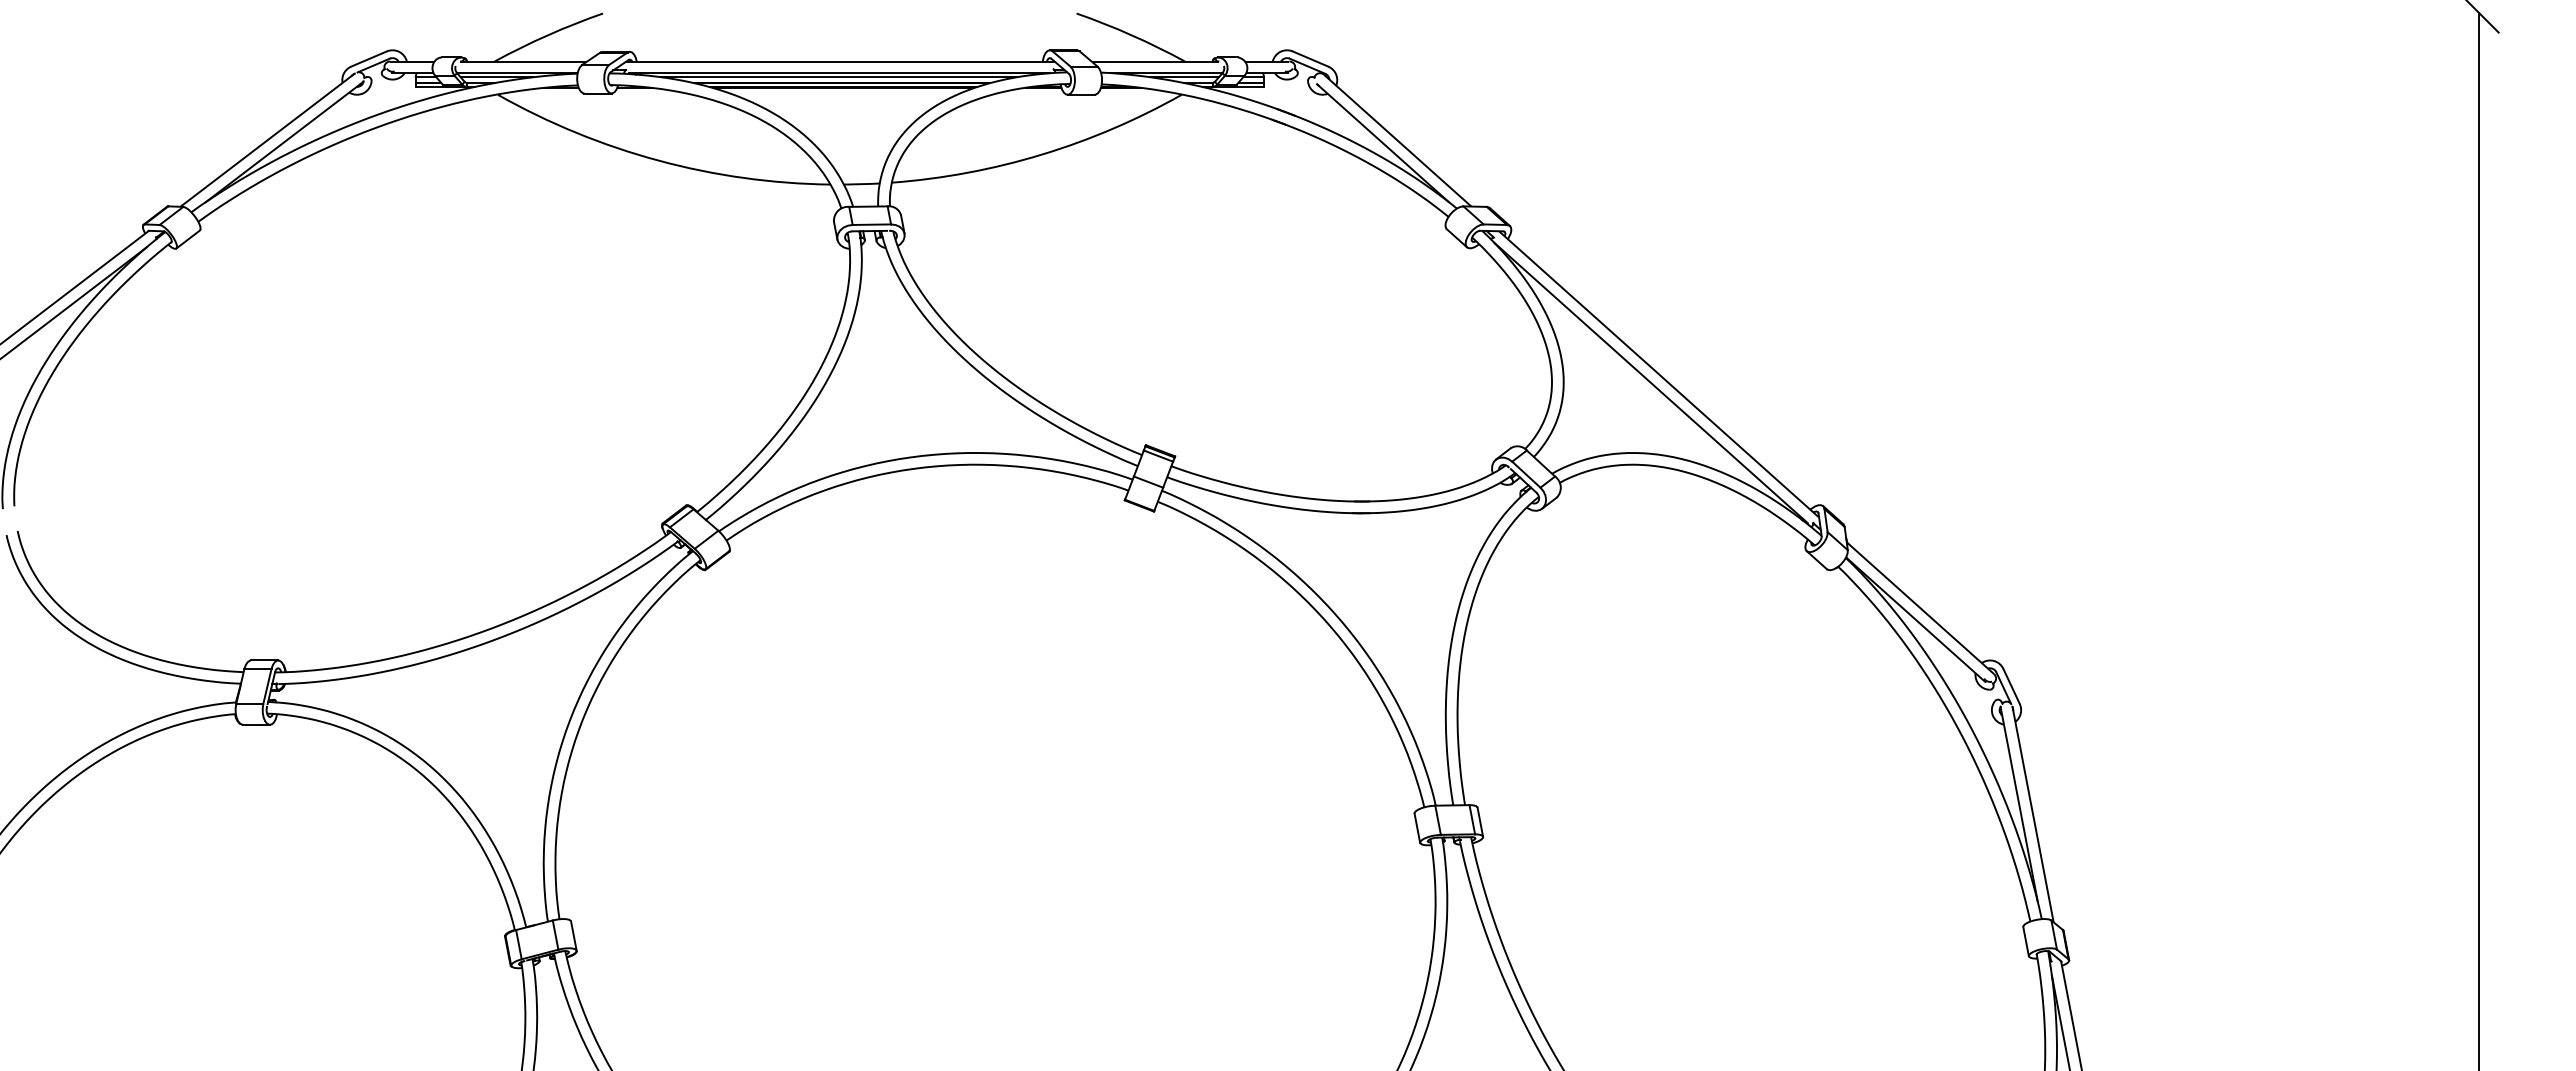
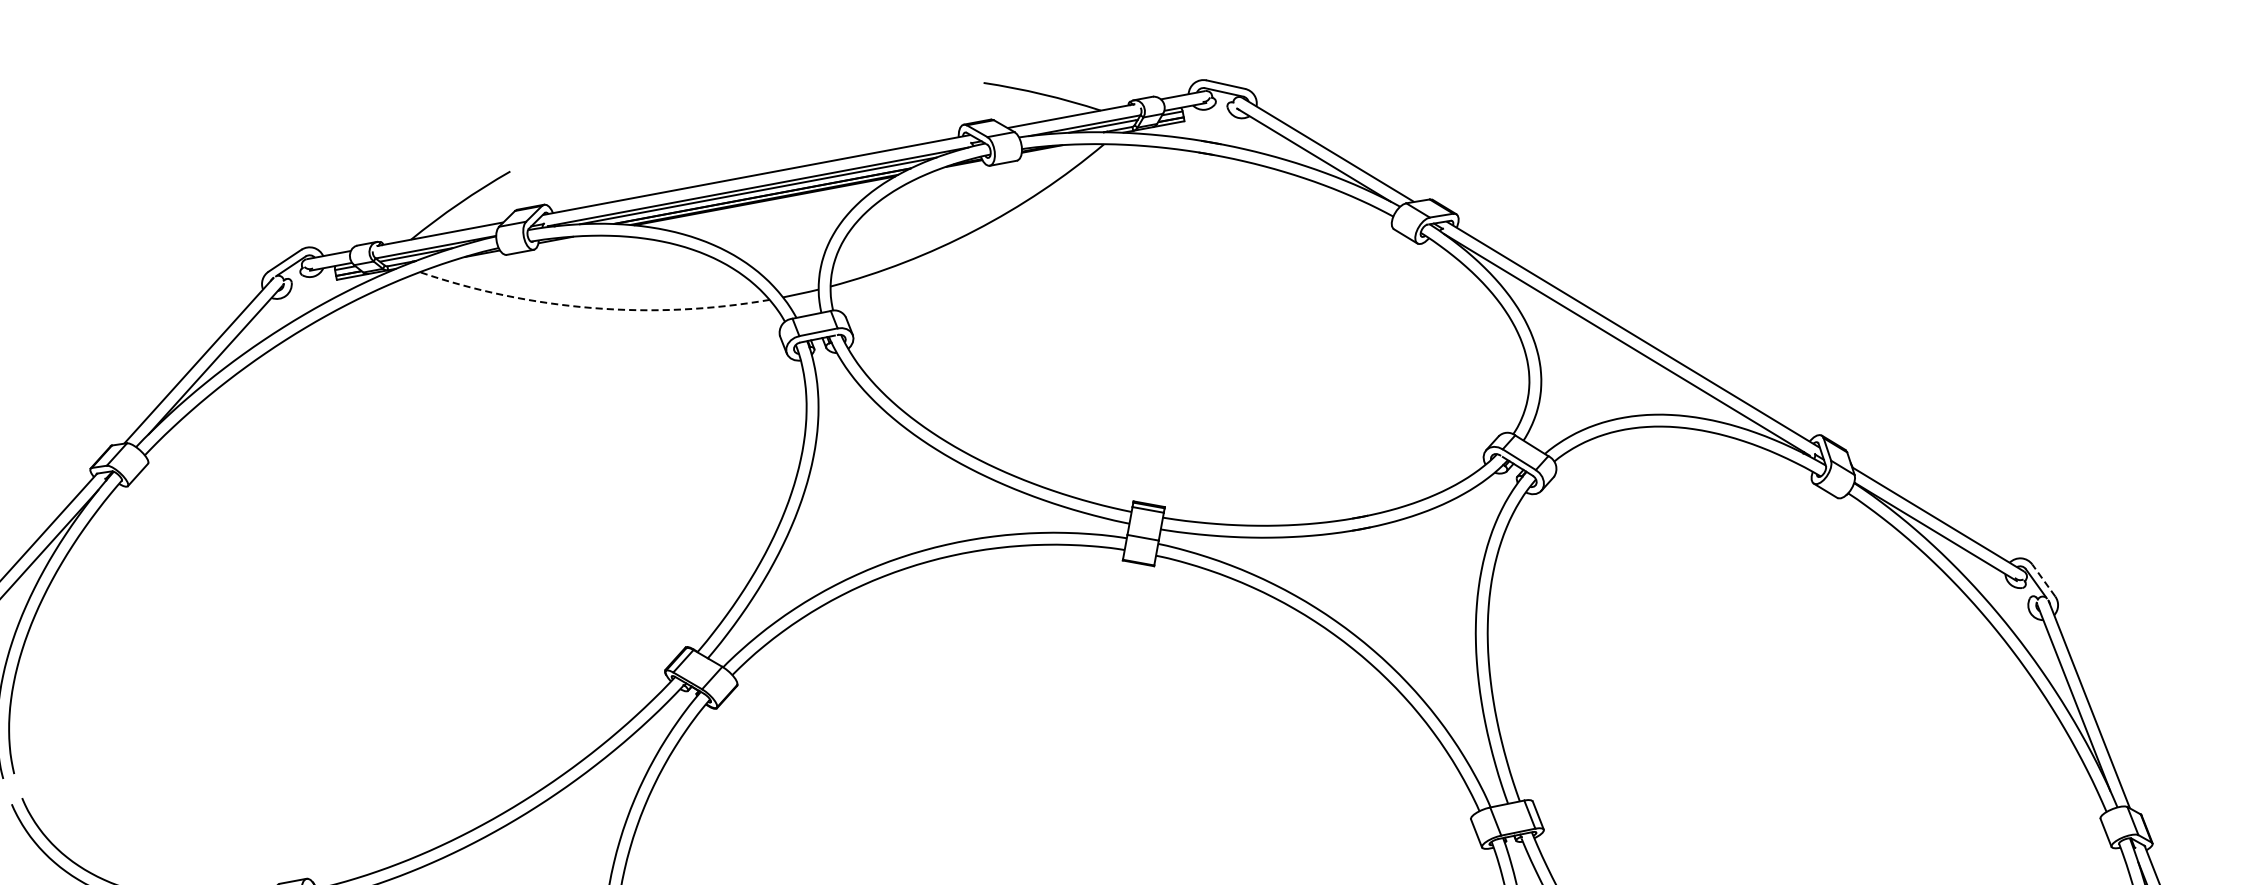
arc: (658, 160) -> (593, 308), solid -> dashed
line: (2011, 685) -> (2043, 579), solid -> dashed

